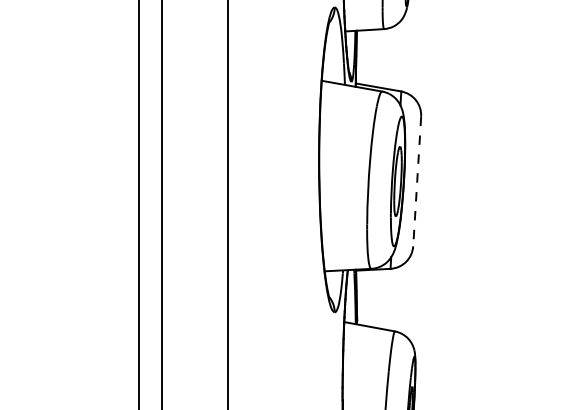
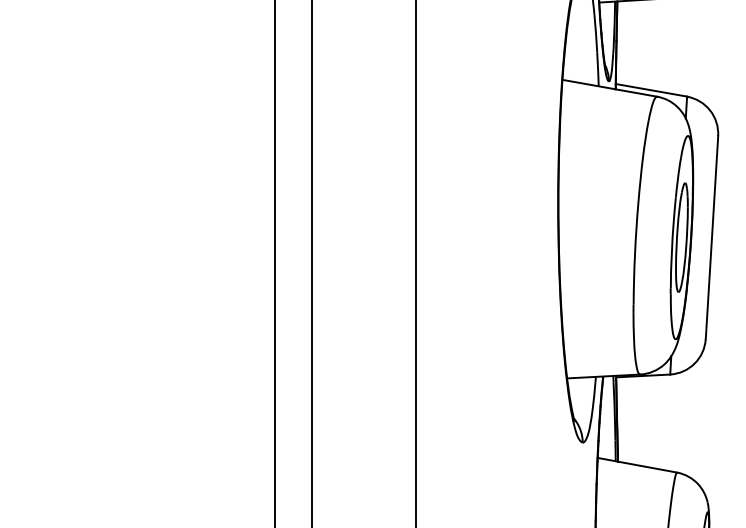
line: (417, 181) -> (712, 237), dashed -> solid

